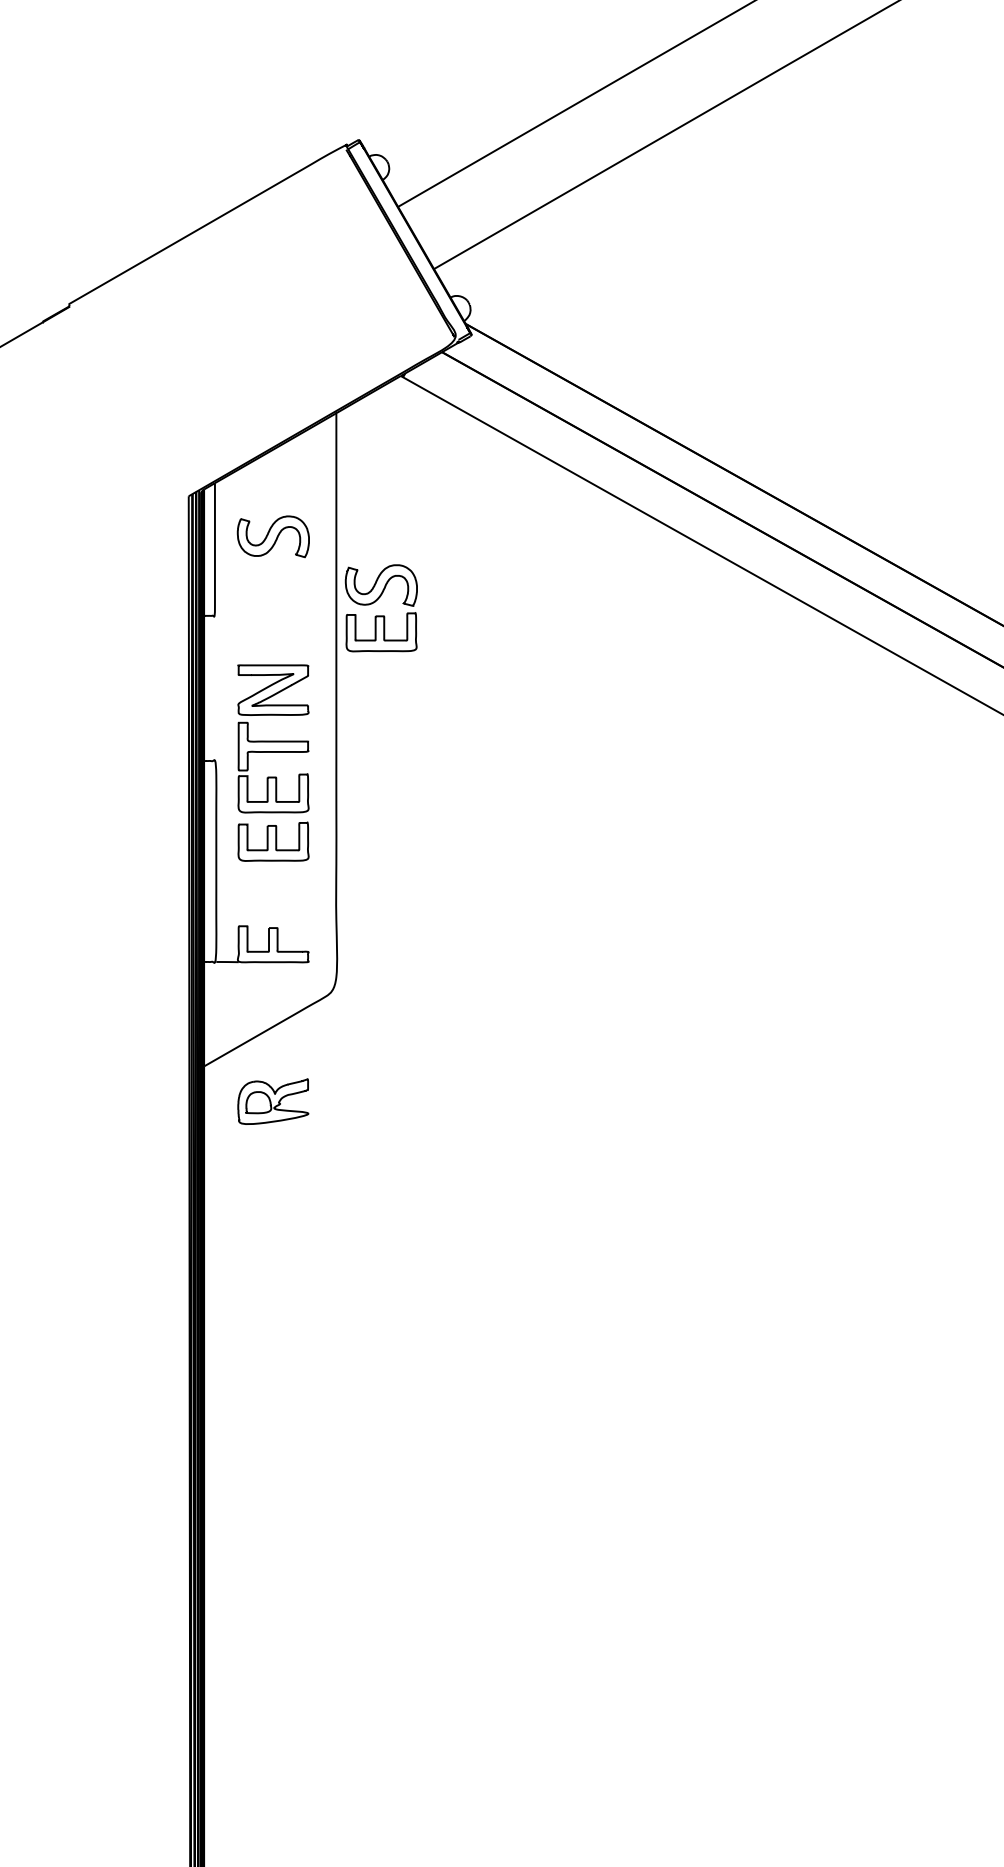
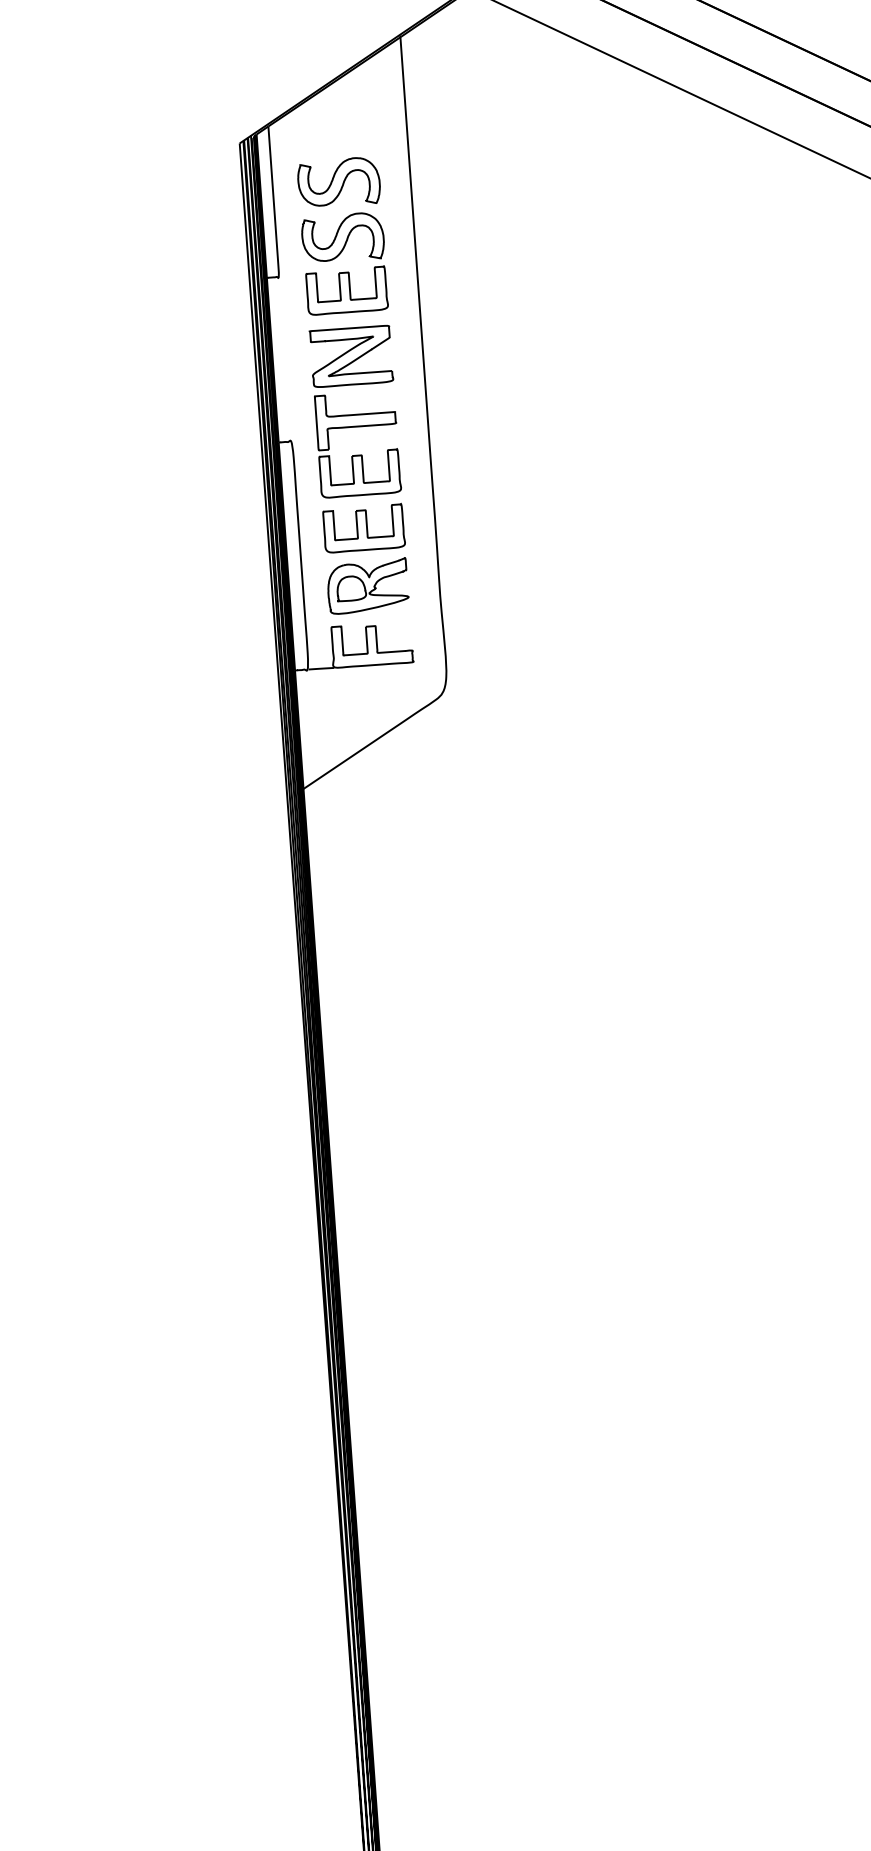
part: (380, 615) -> (344, 271), moved
part: (273, 1101) -> (368, 586), moved

